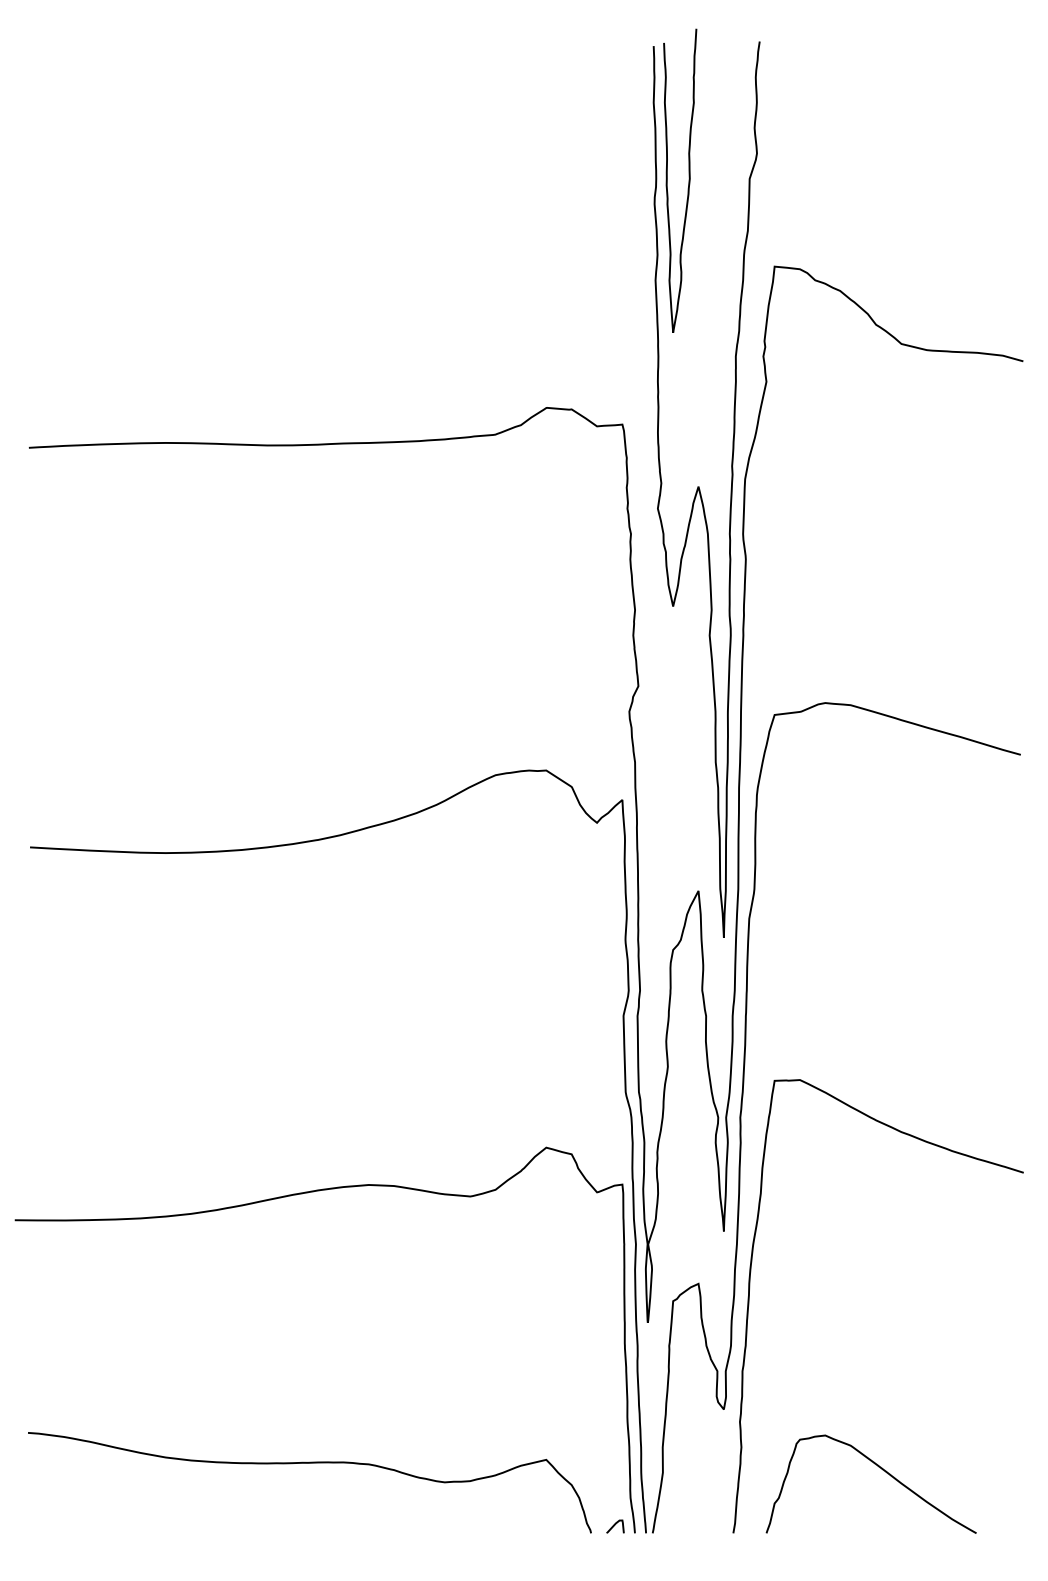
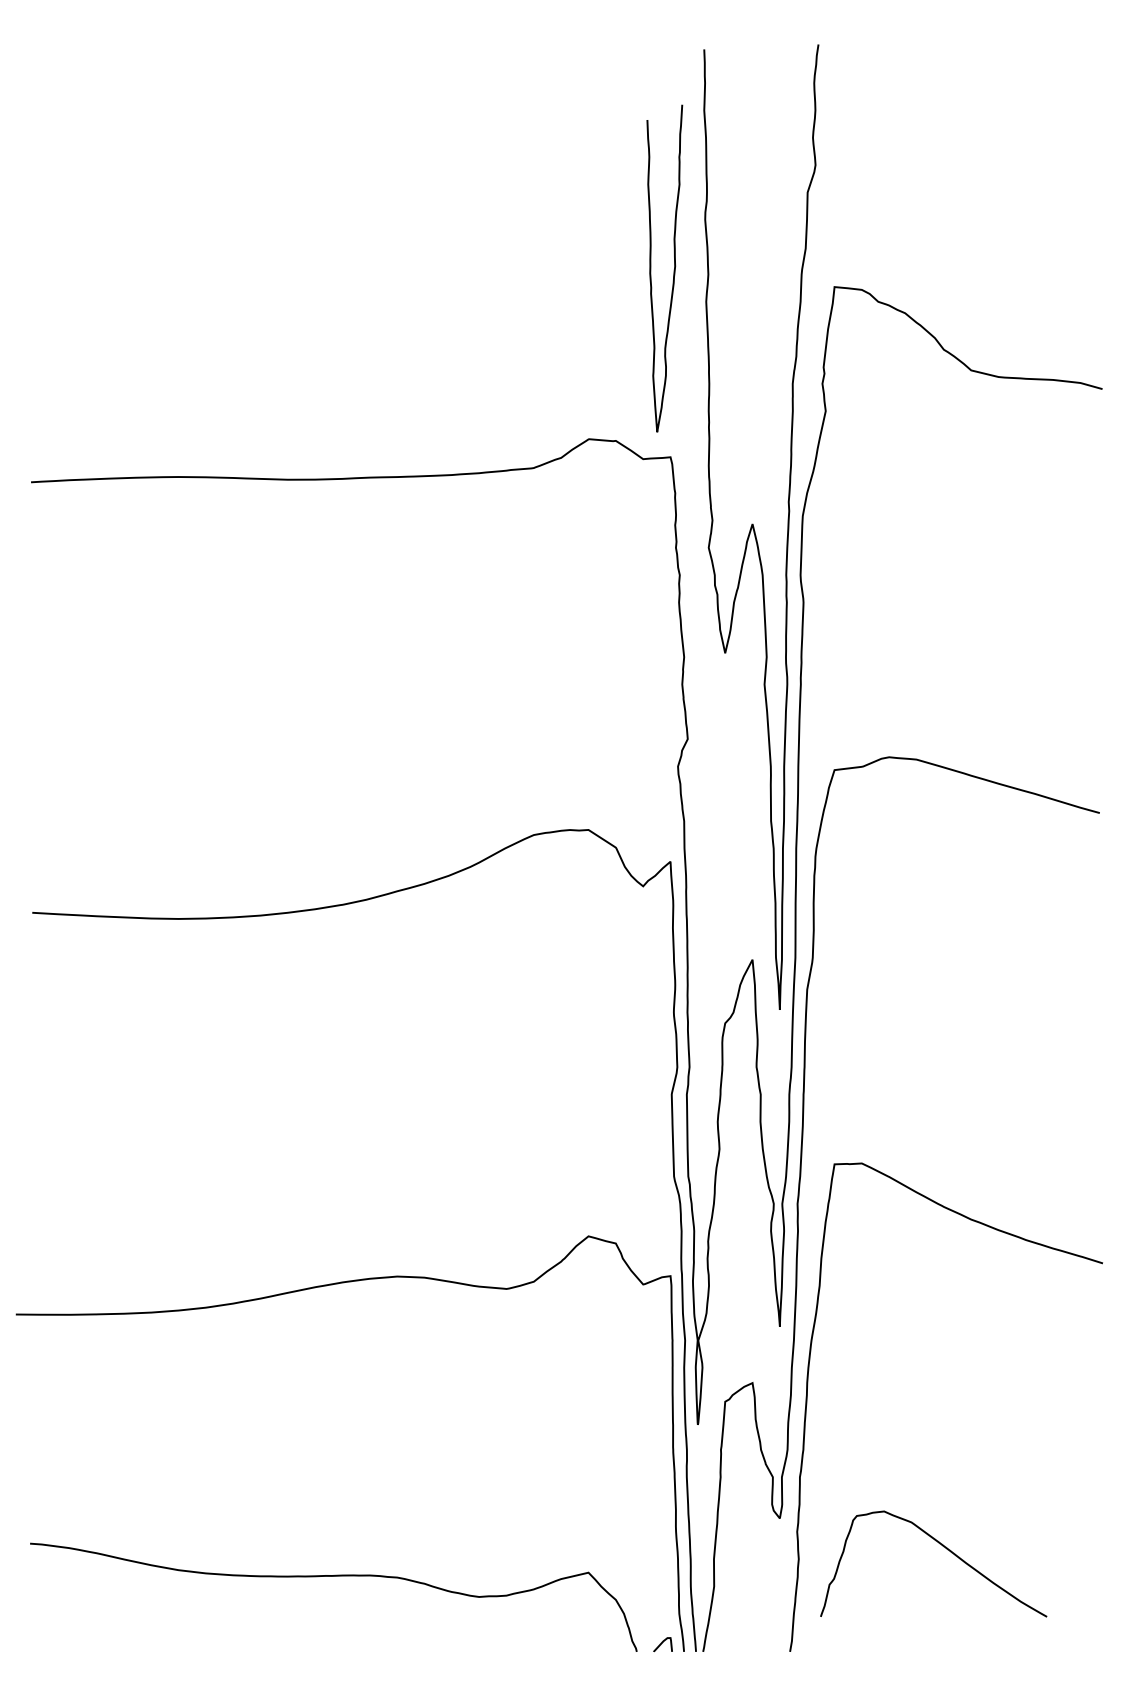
curve: (688, 182) -> (673, 270), moved
curve: (880, 1468) -> (943, 1547), moved

